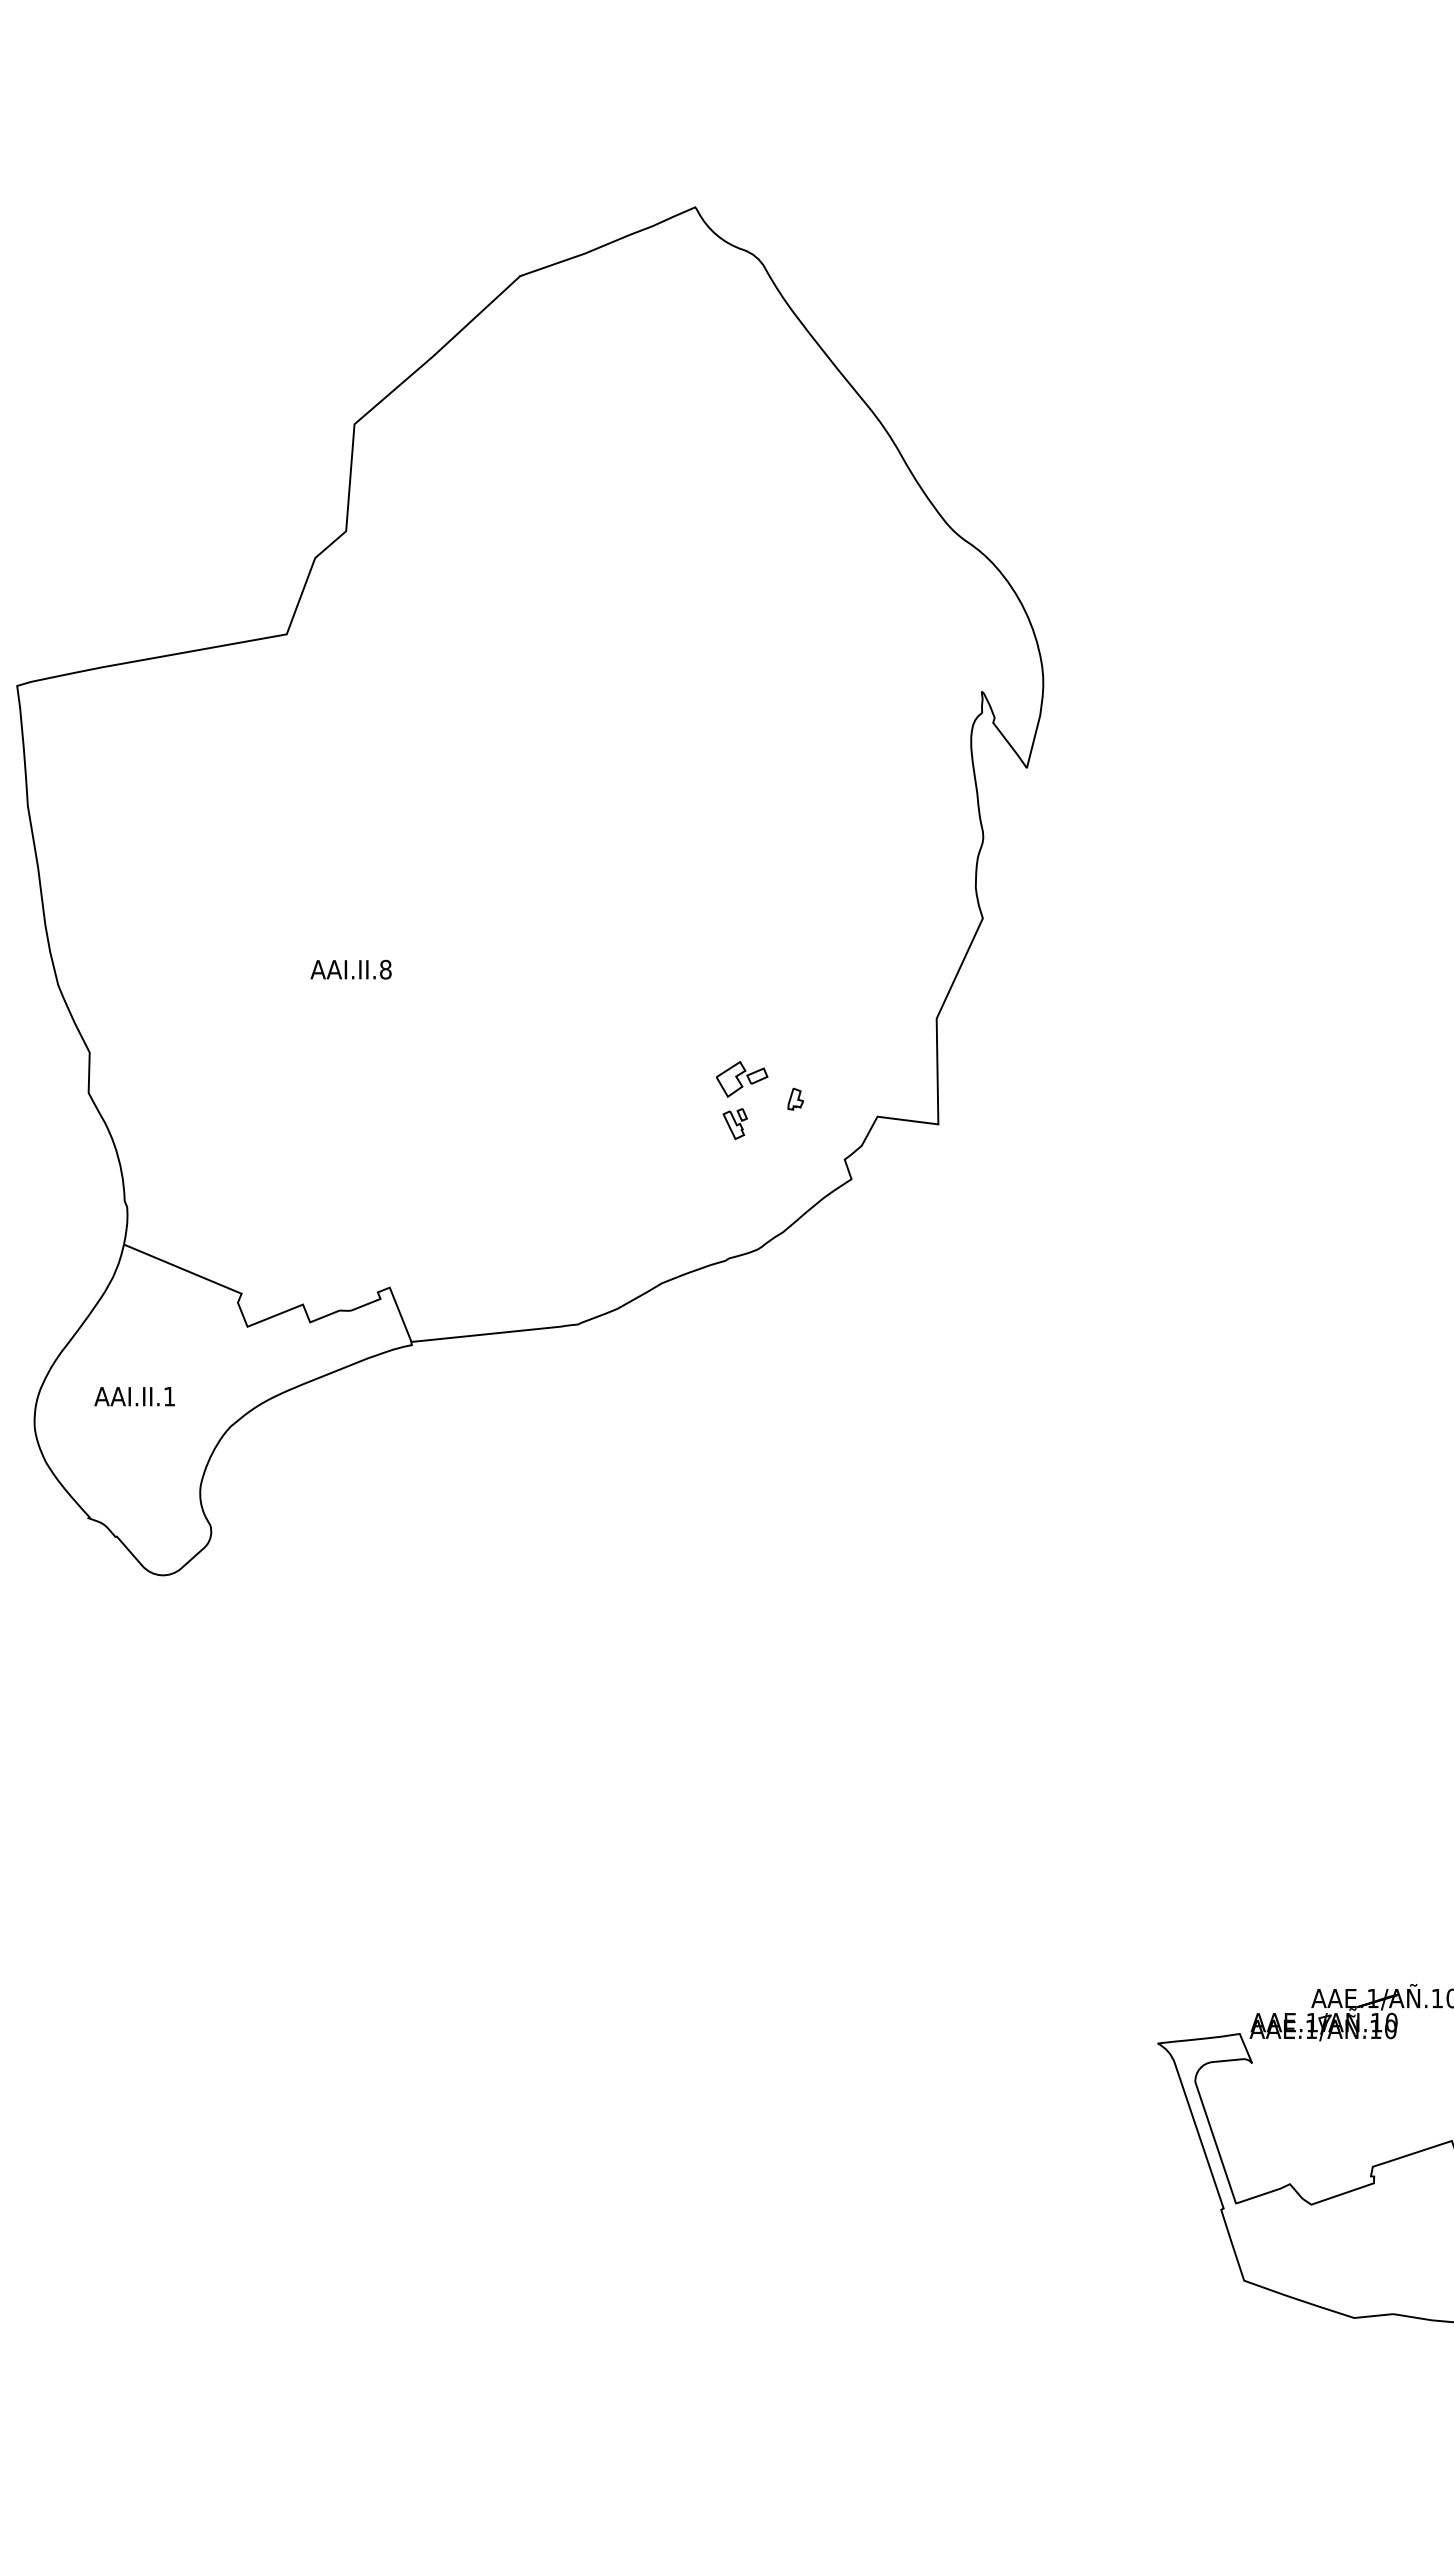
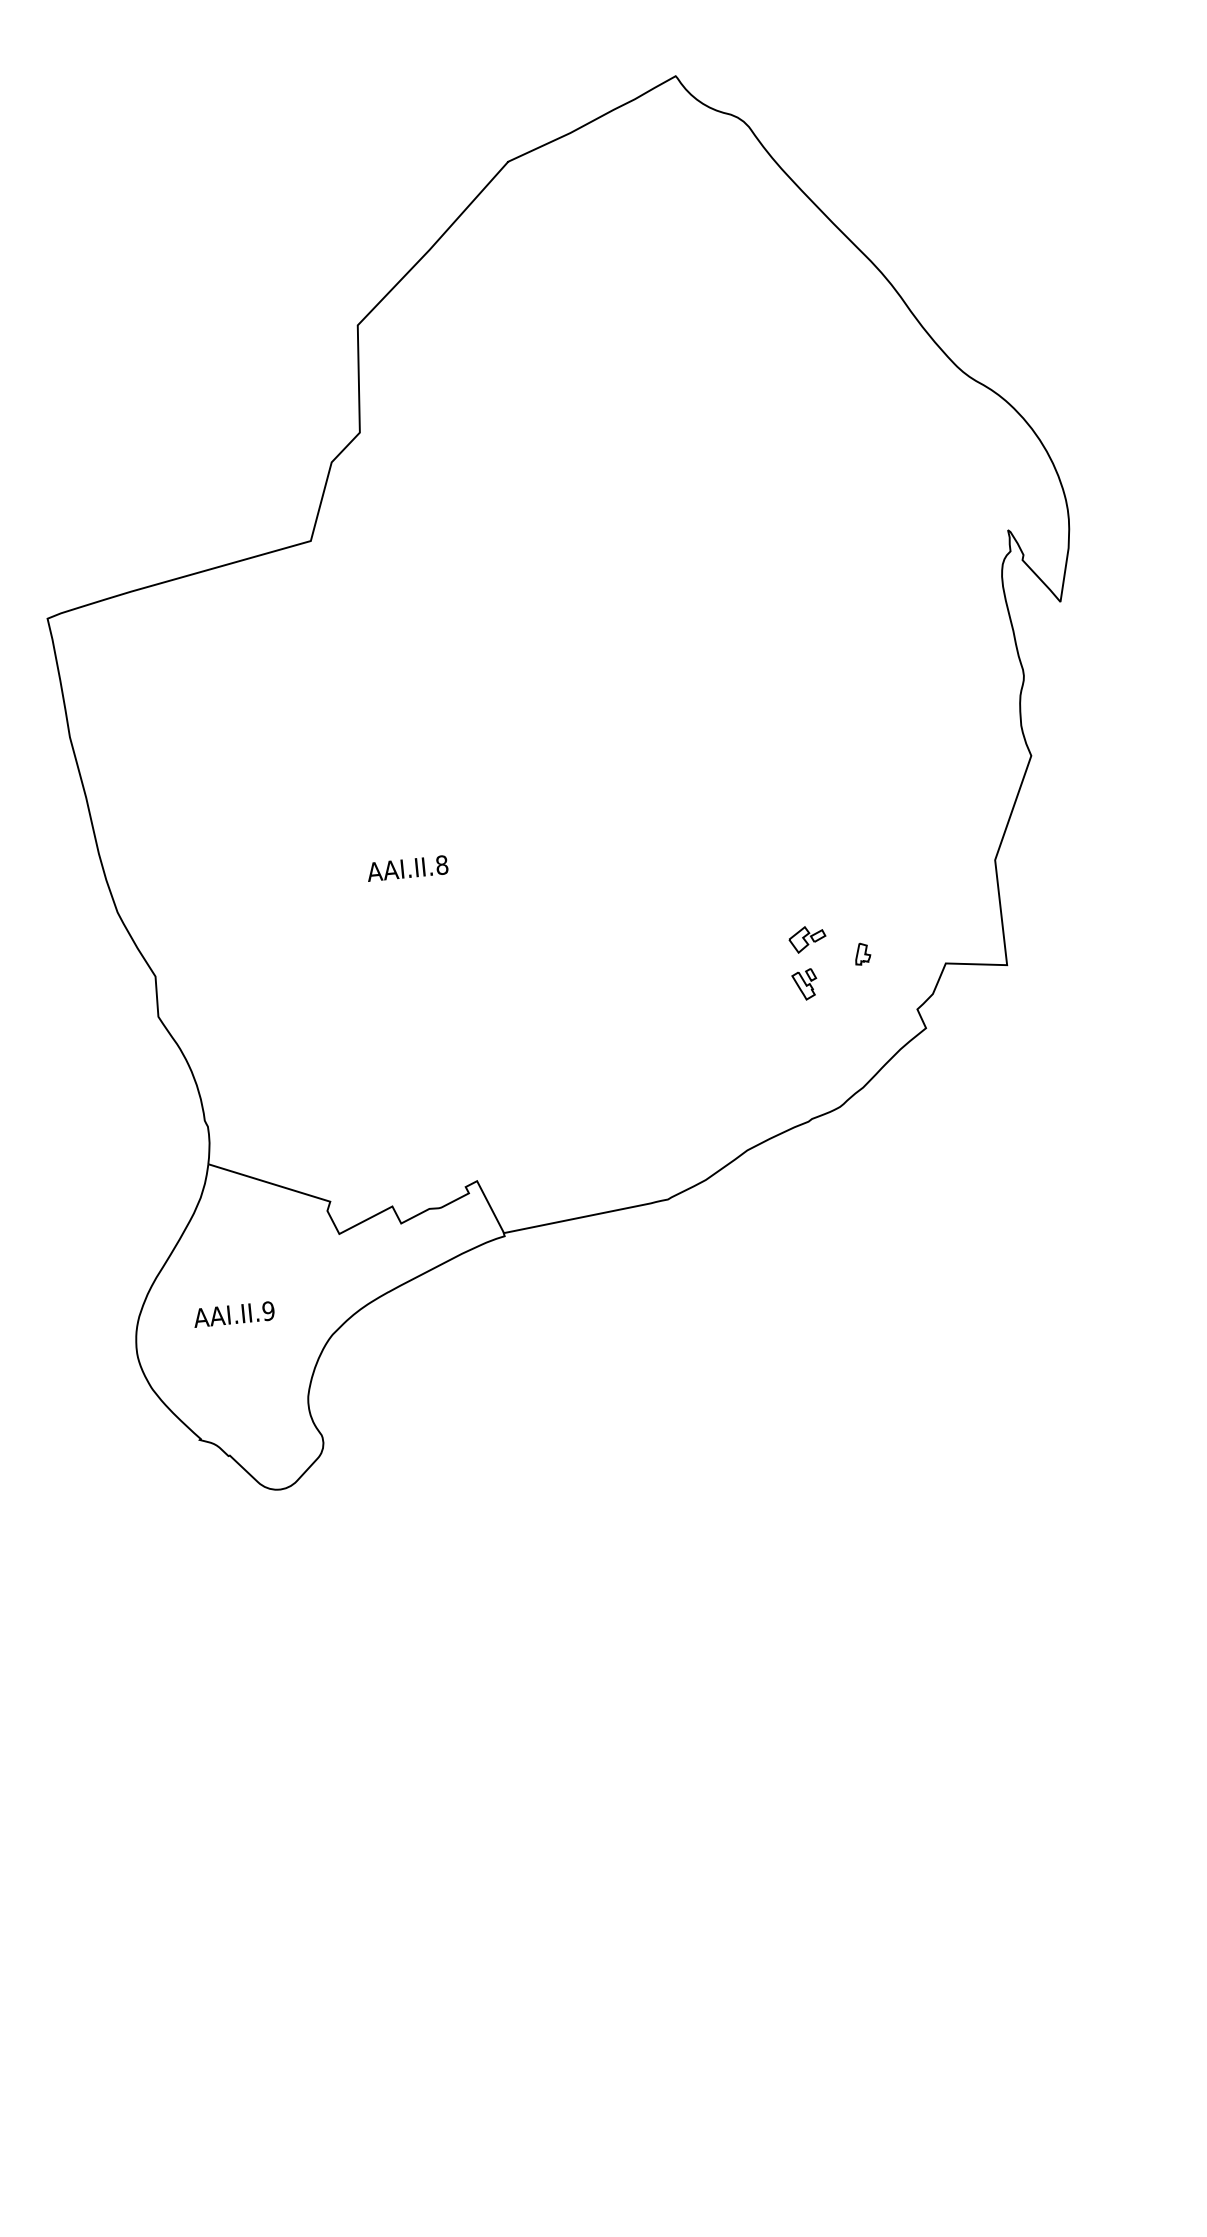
part: (742, 1078) -> (807, 938), size x0.71
text: (169, 1396) -> (268, 1310), AAI.II.1 -> AAI.II.9

